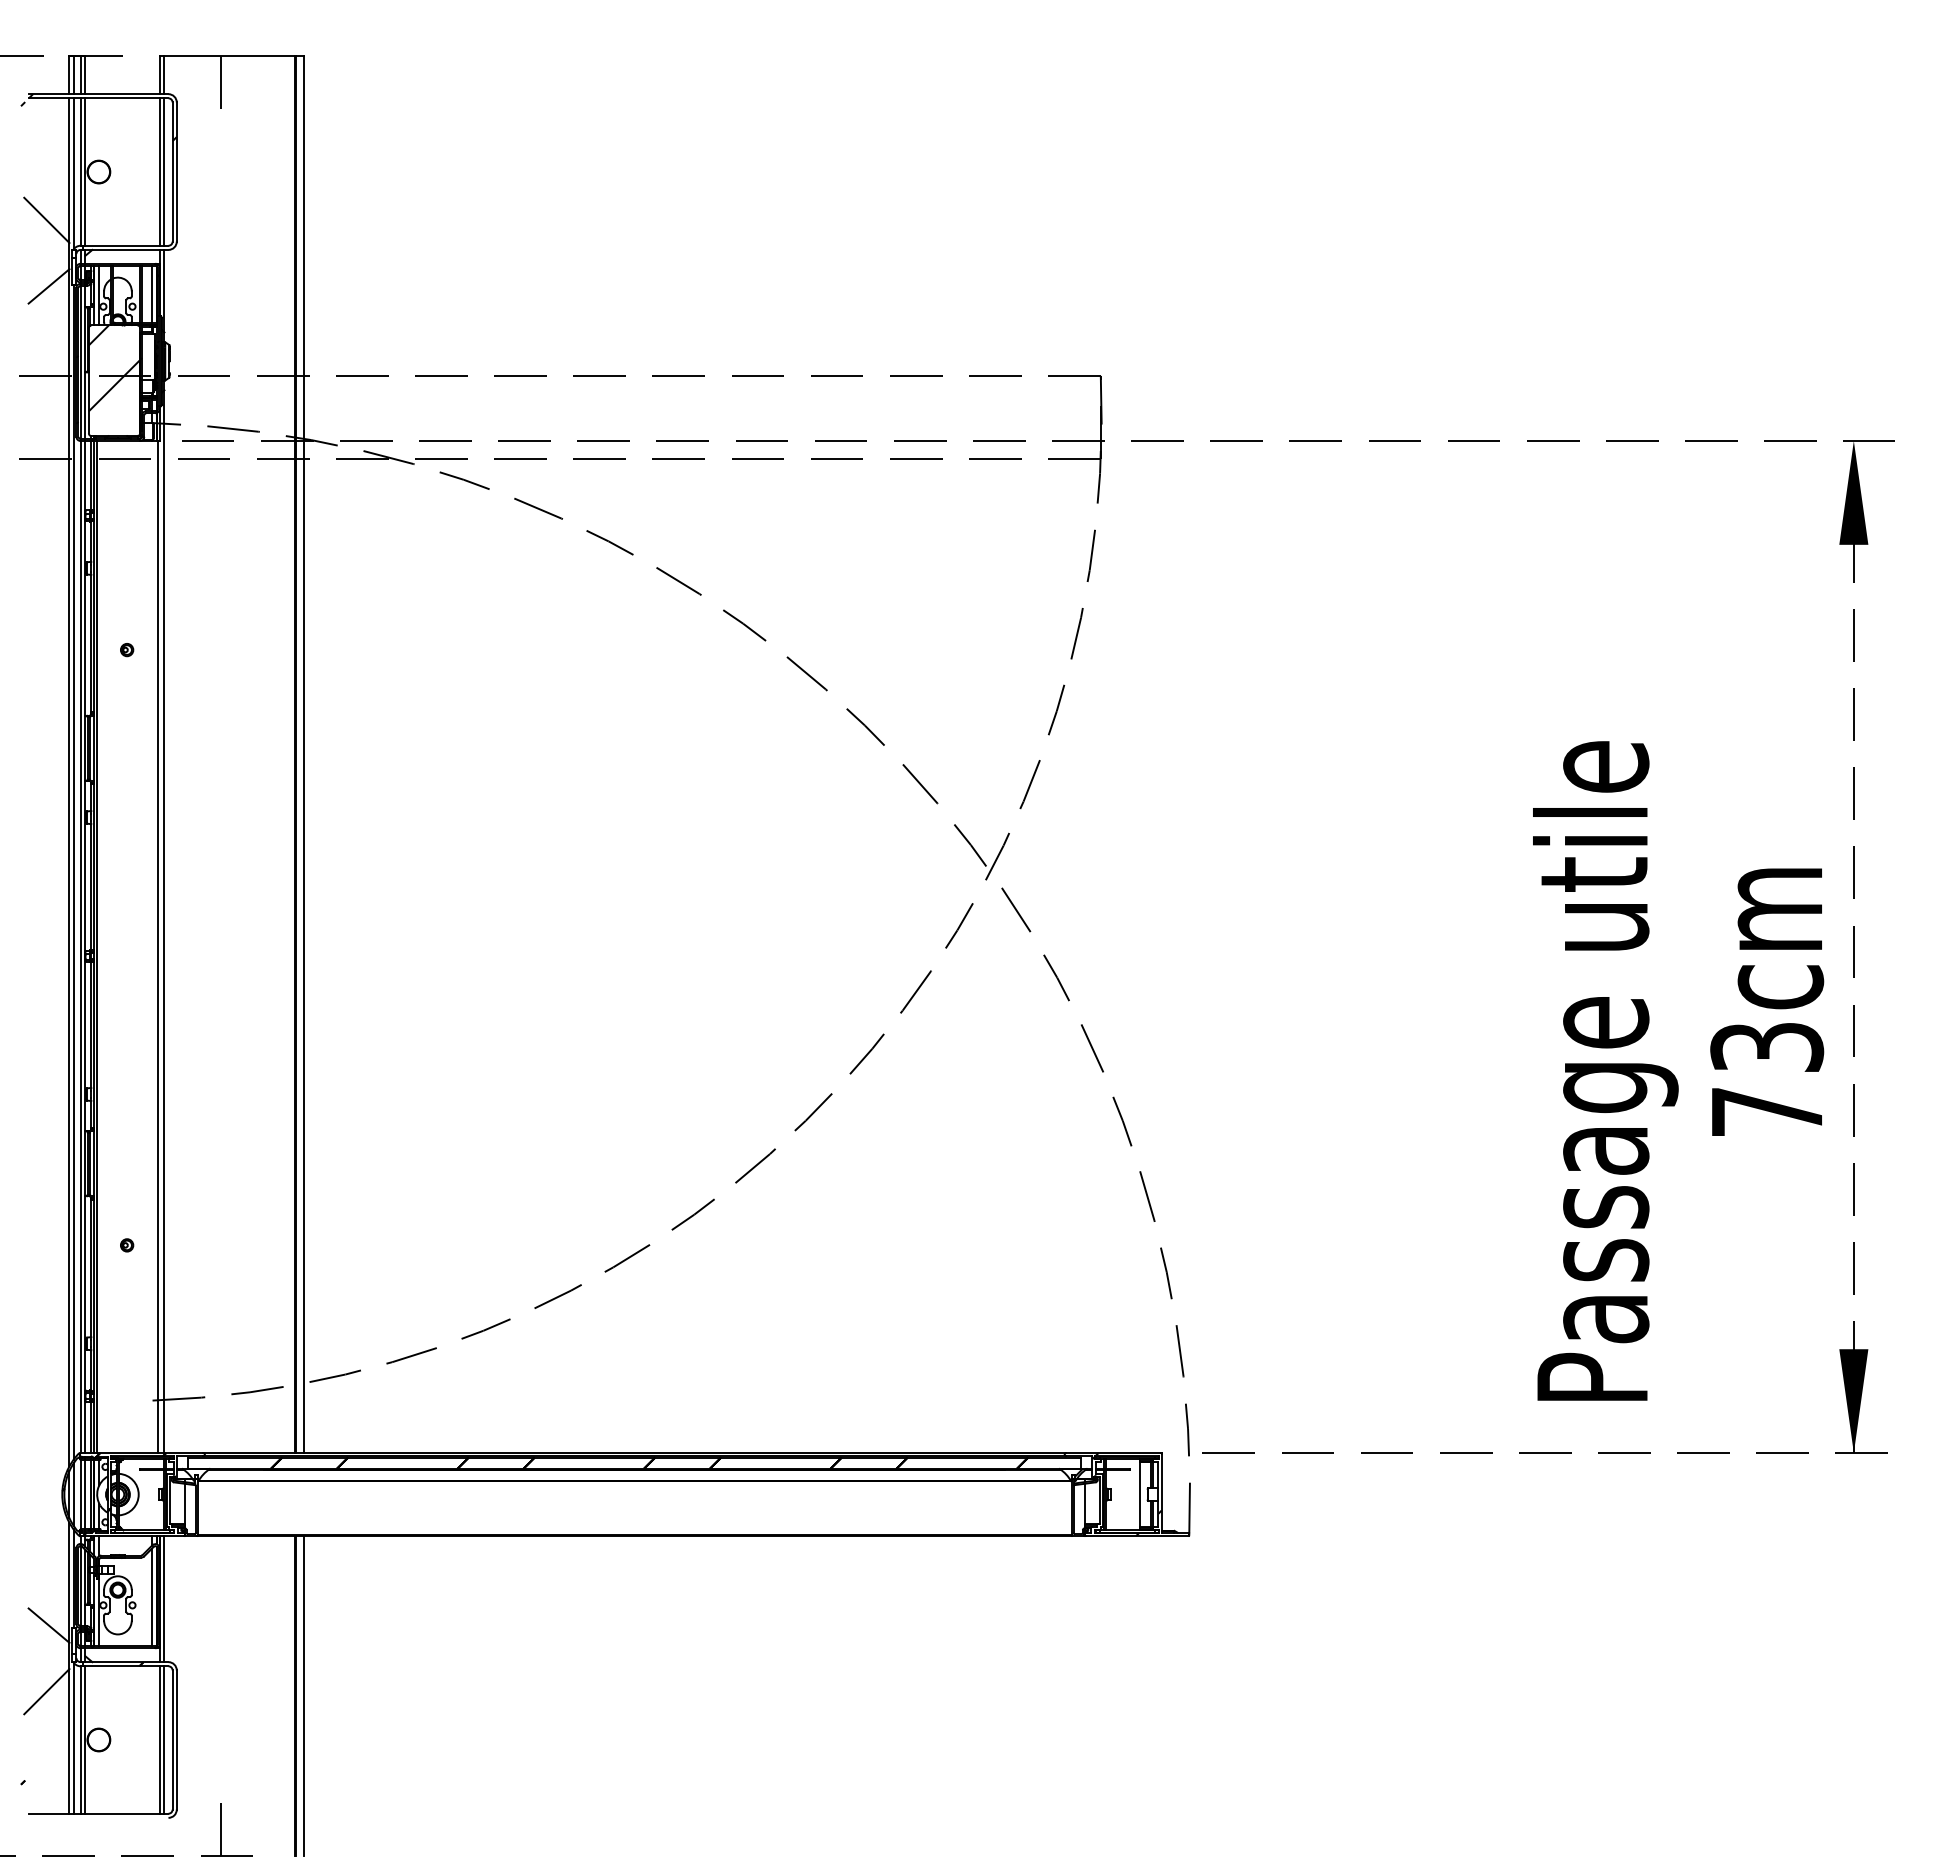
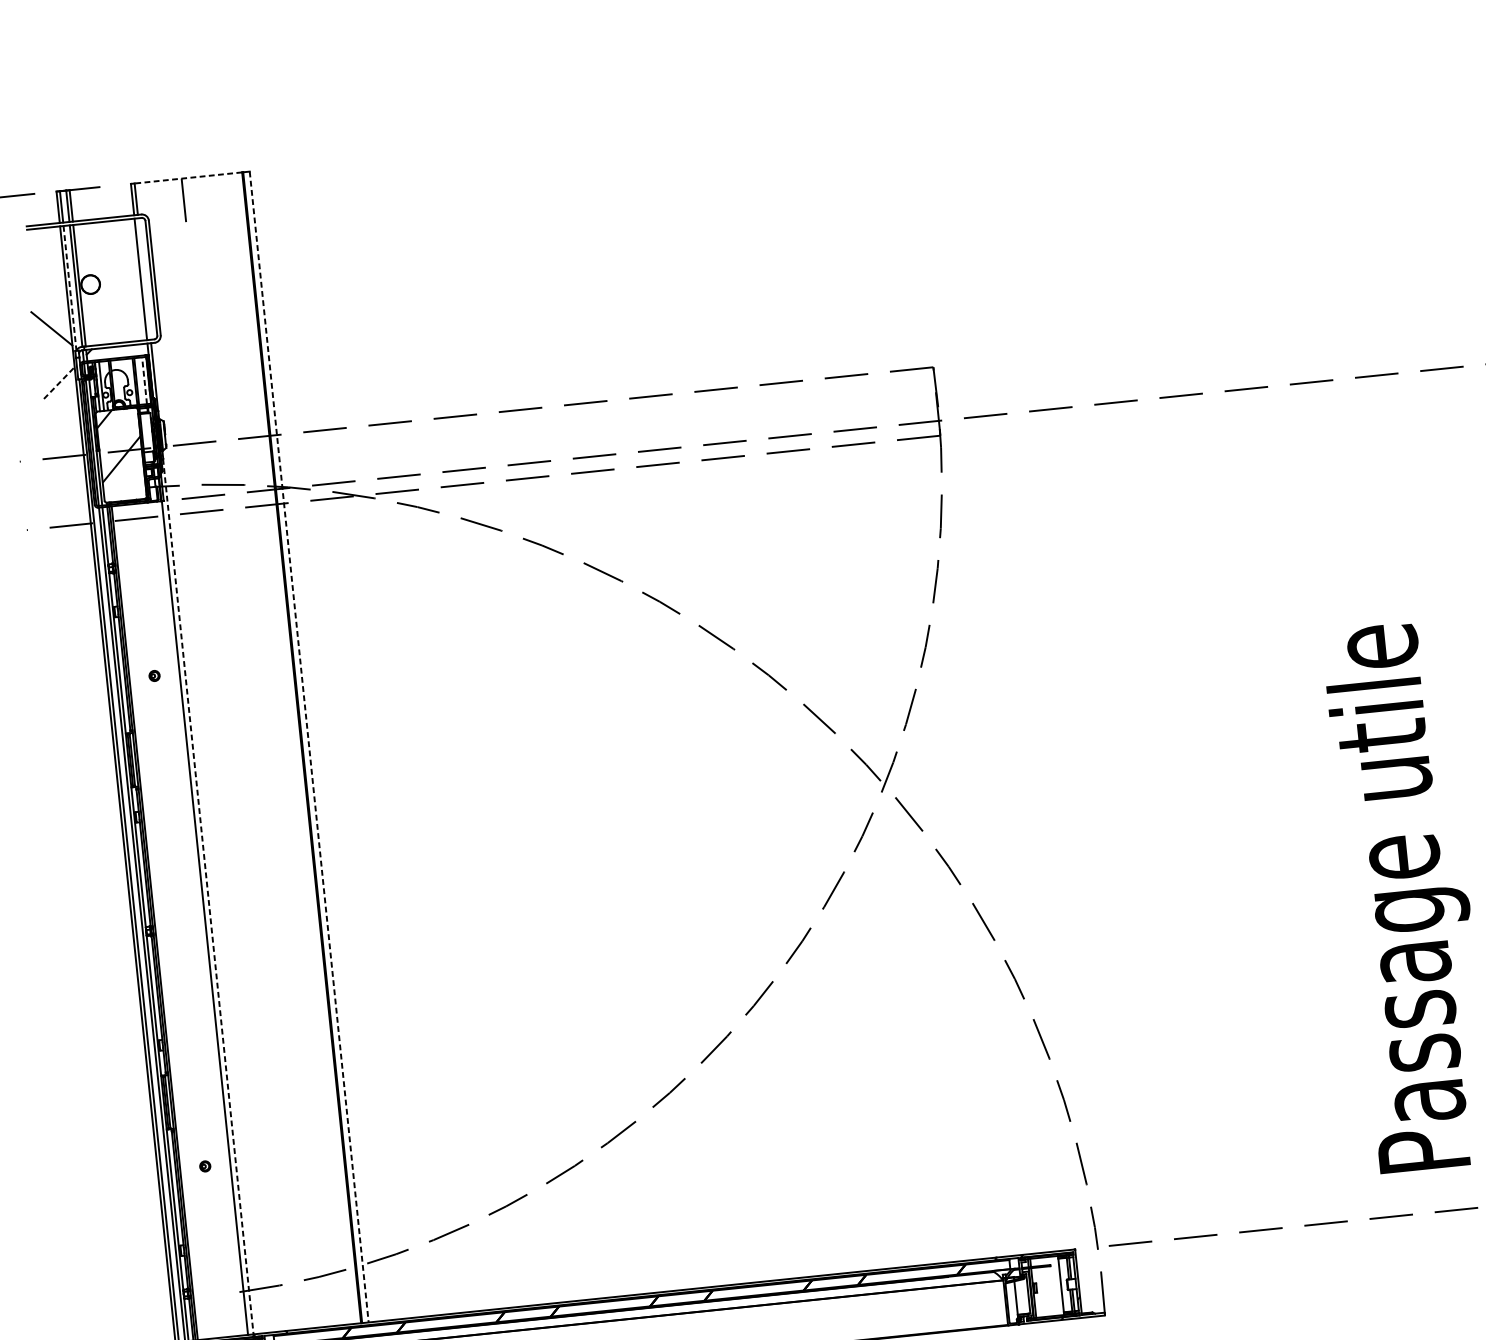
line: (229, 56) -> (188, 178), solid -> dashed
hatch: (98, 117) -> (85, 239), removed
line: (164, 171) -> (144, 278), removed
line: (73, 173) -> (69, 287), solid -> dashed
line: (49, 286) -> (59, 383), solid -> dashed
line: (151, 293) -> (144, 380), solid -> dashed
line: (304, 755) -> (309, 747), solid -> dashed
line: (164, 922) -> (208, 897), solid -> dashed

